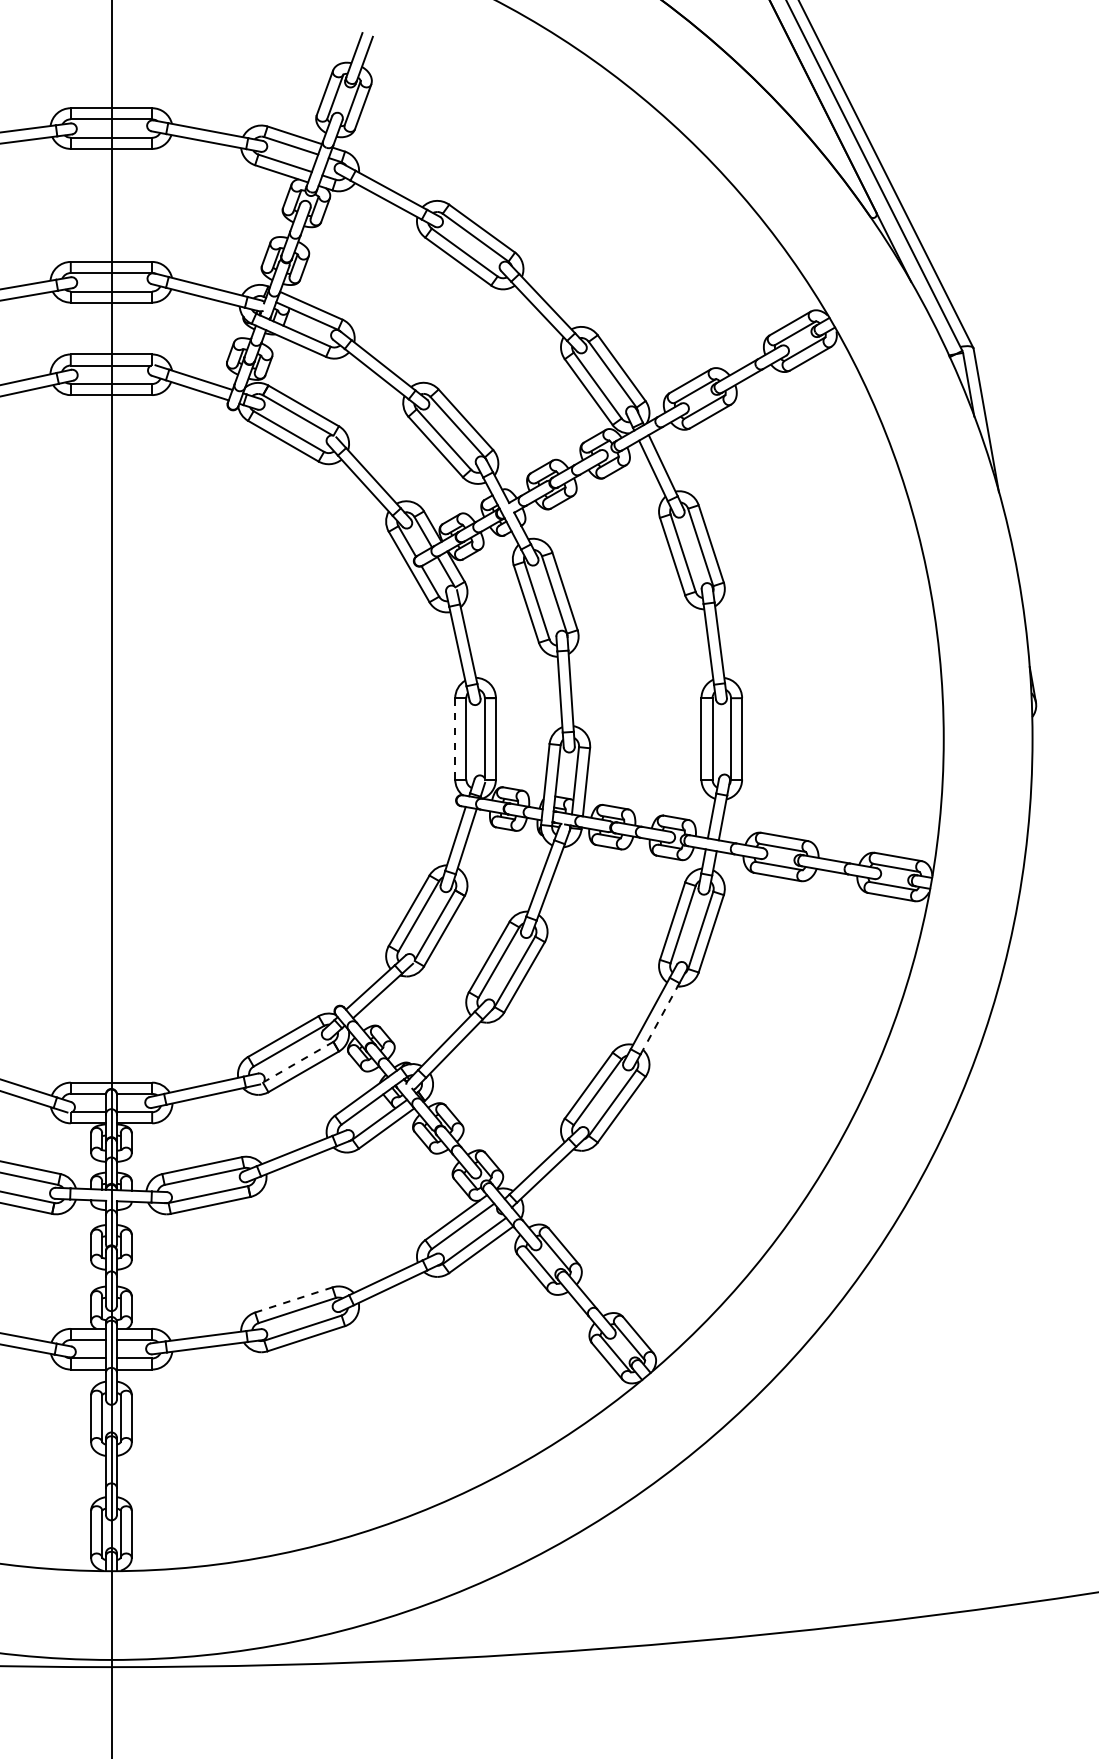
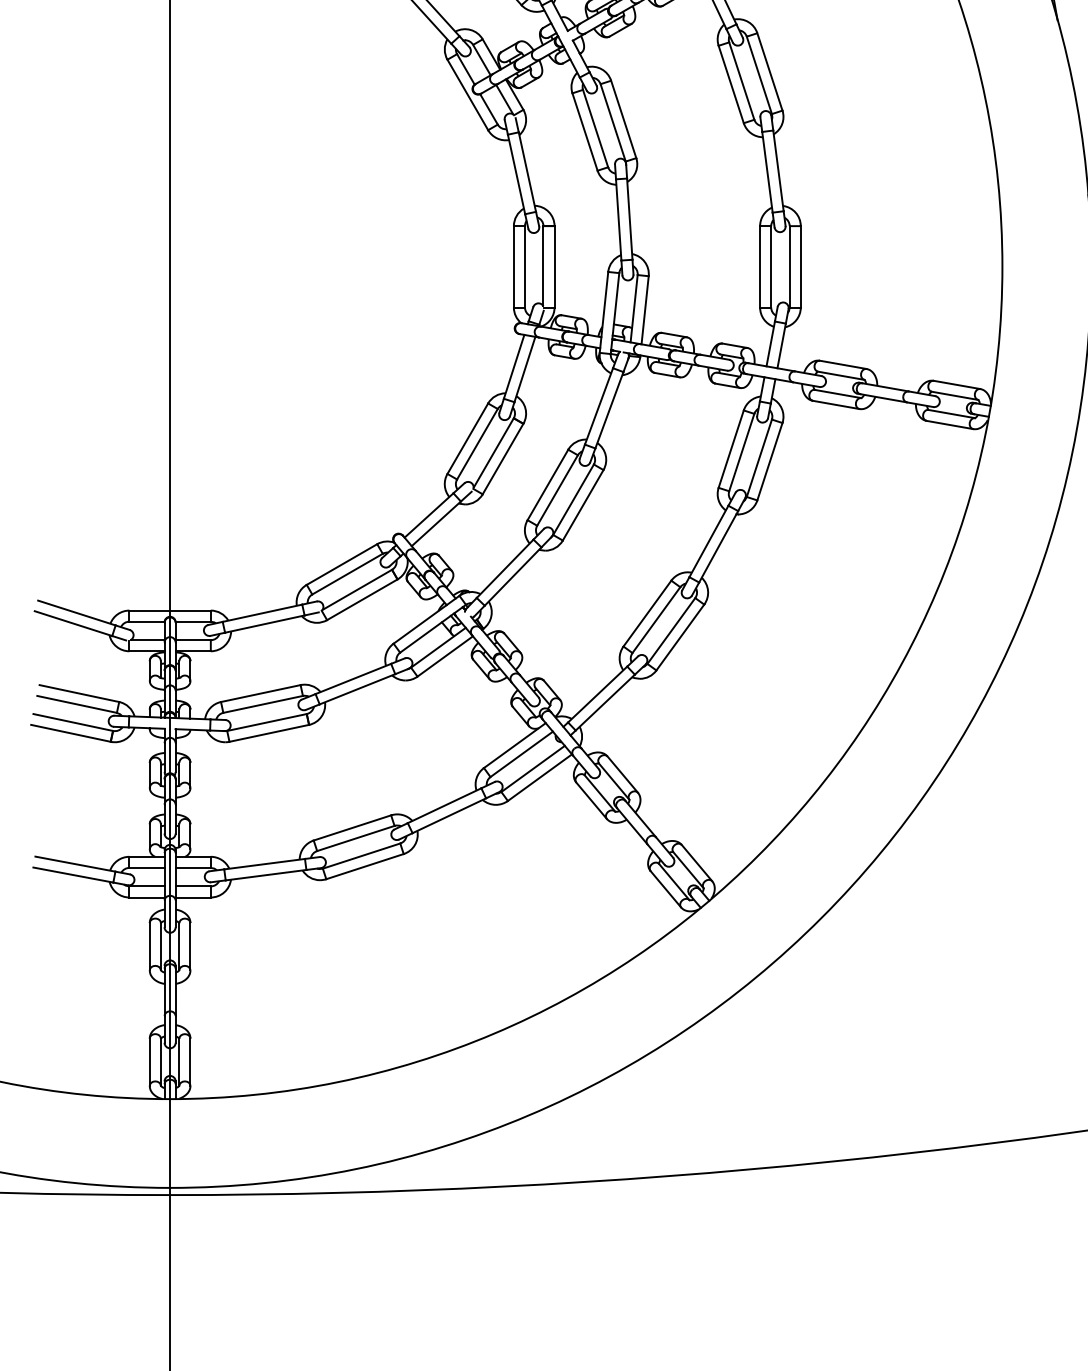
line: (455, 738) -> (514, 266), dashed -> solid
line: (660, 1018) -> (719, 546), dashed -> solid
line: (298, 1062) -> (357, 590), dashed -> solid
line: (293, 1300) -> (352, 828), dashed -> solid

